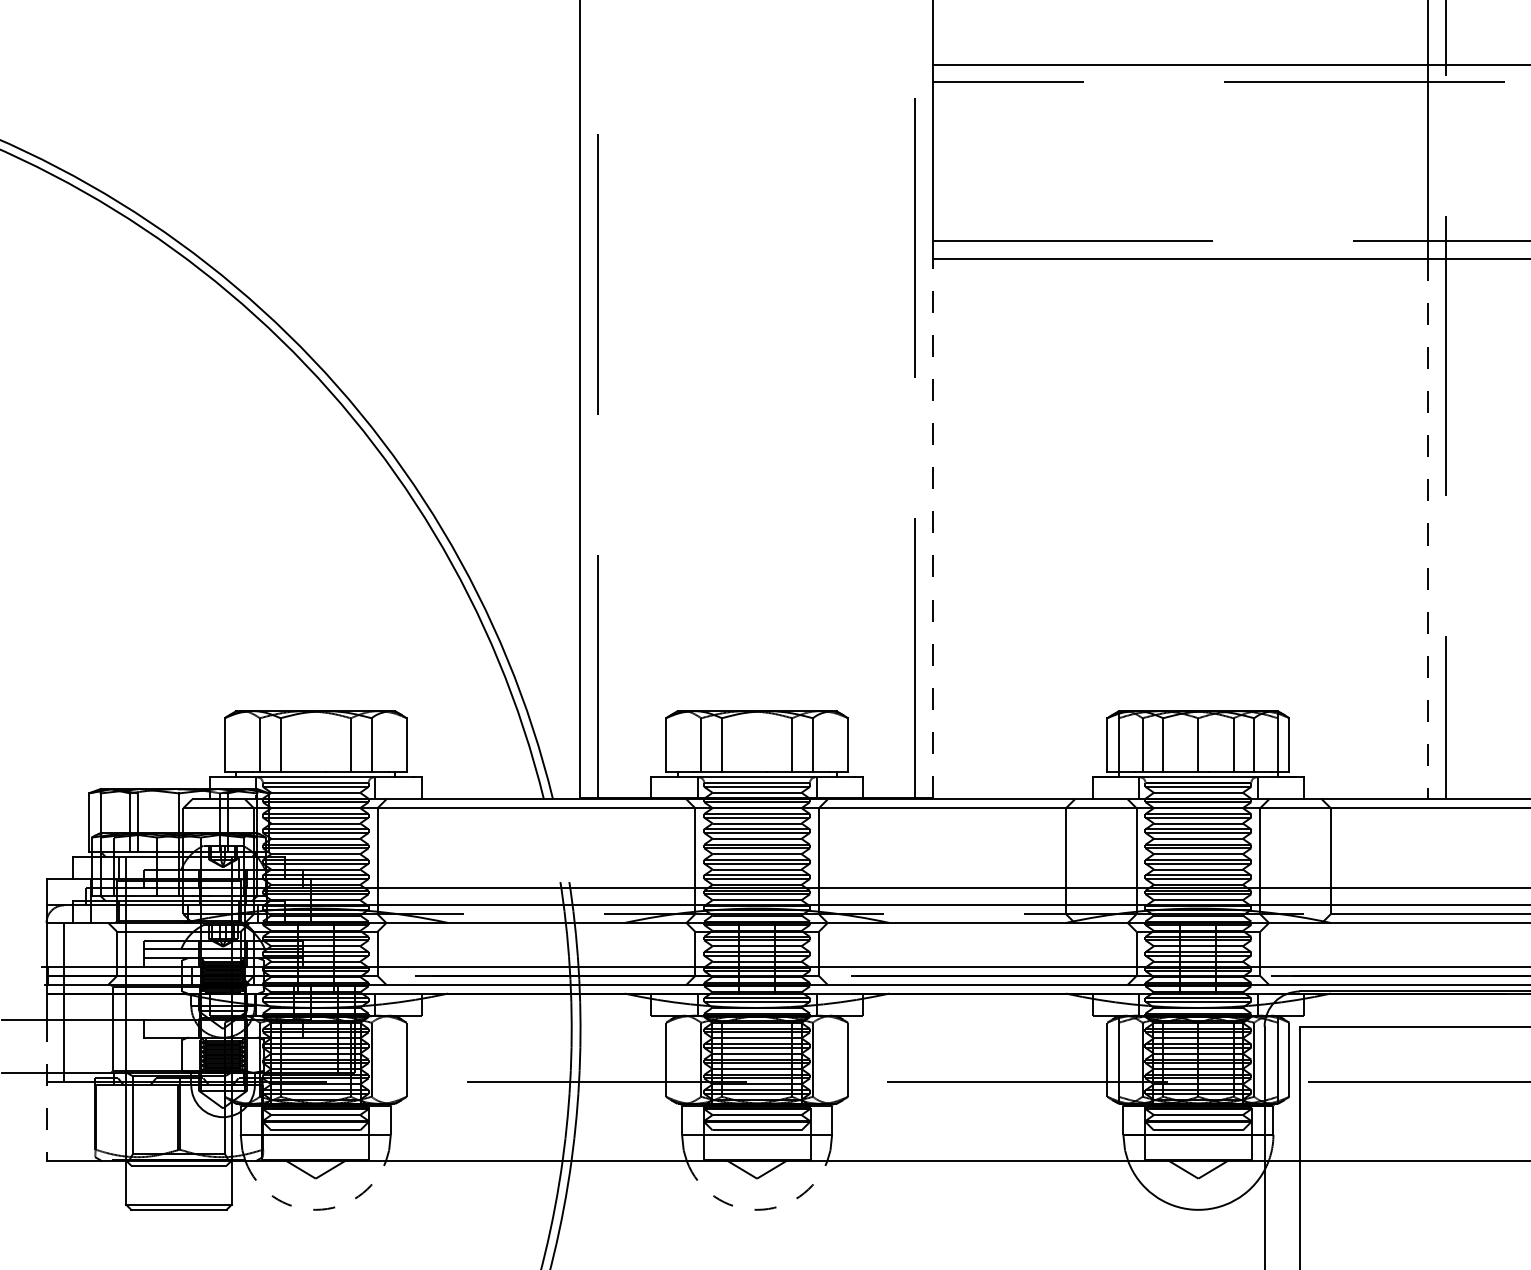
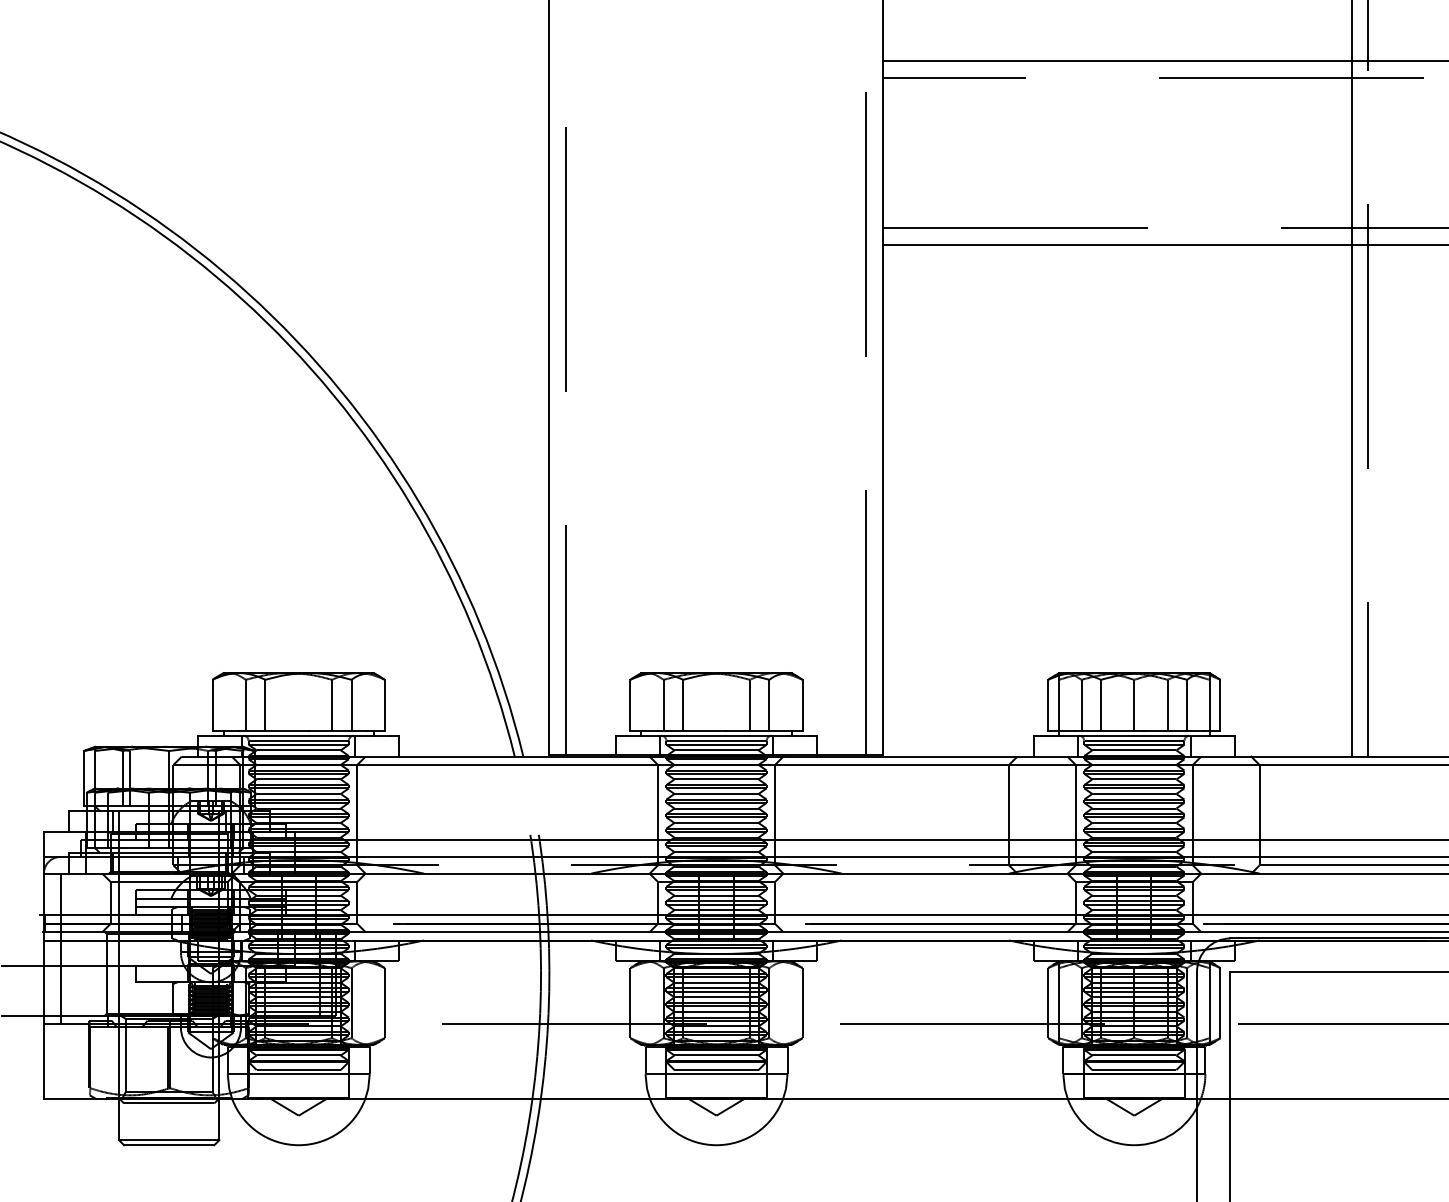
line: (933, 525) -> (883, 497), dashed -> solid
line: (1427, 529) -> (1351, 501), dashed -> solid
line: (46, 1090) -> (43, 1032), dashed -> solid
arc: (315, 1209) -> (298, 1144), dashed -> solid
arc: (757, 1209) -> (716, 1144), dashed -> solid

